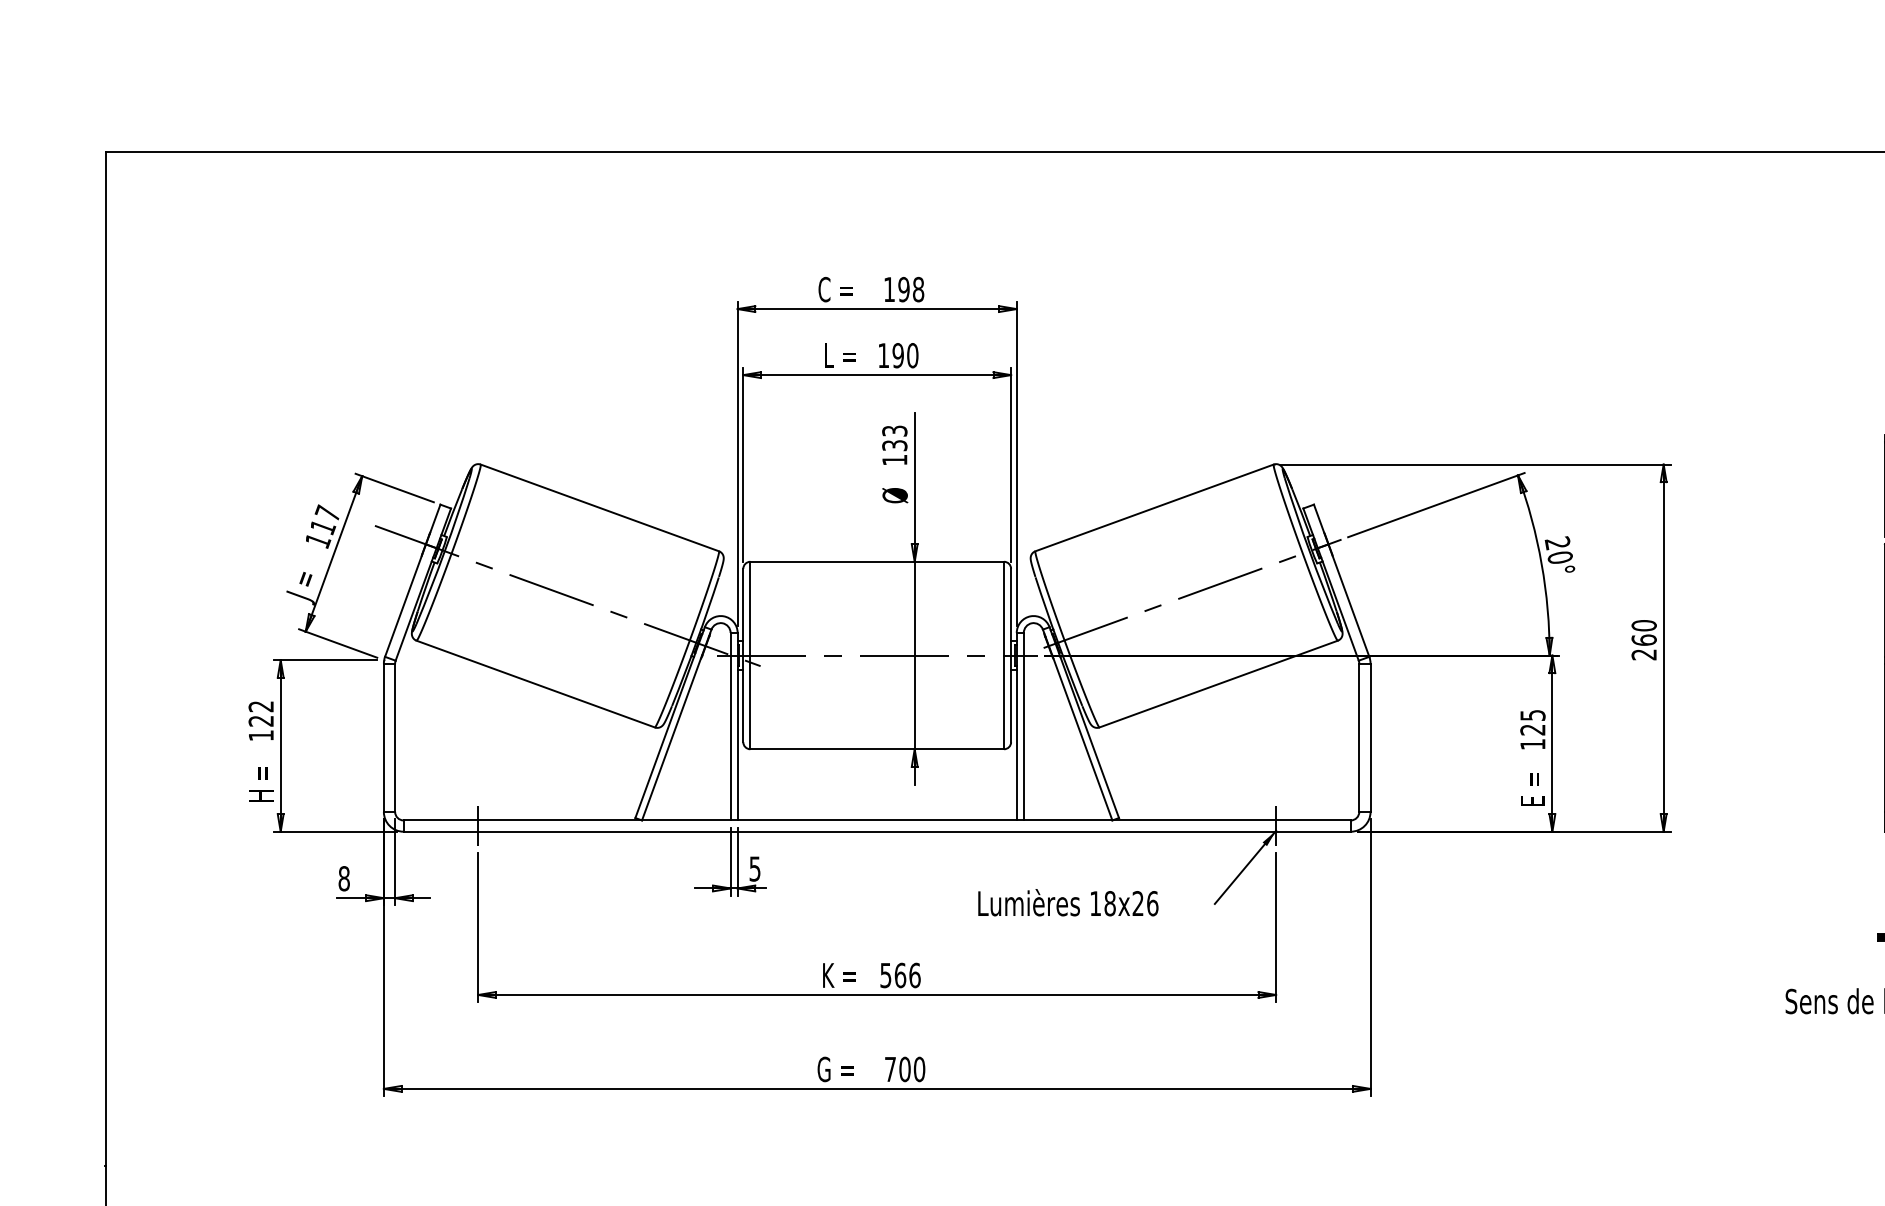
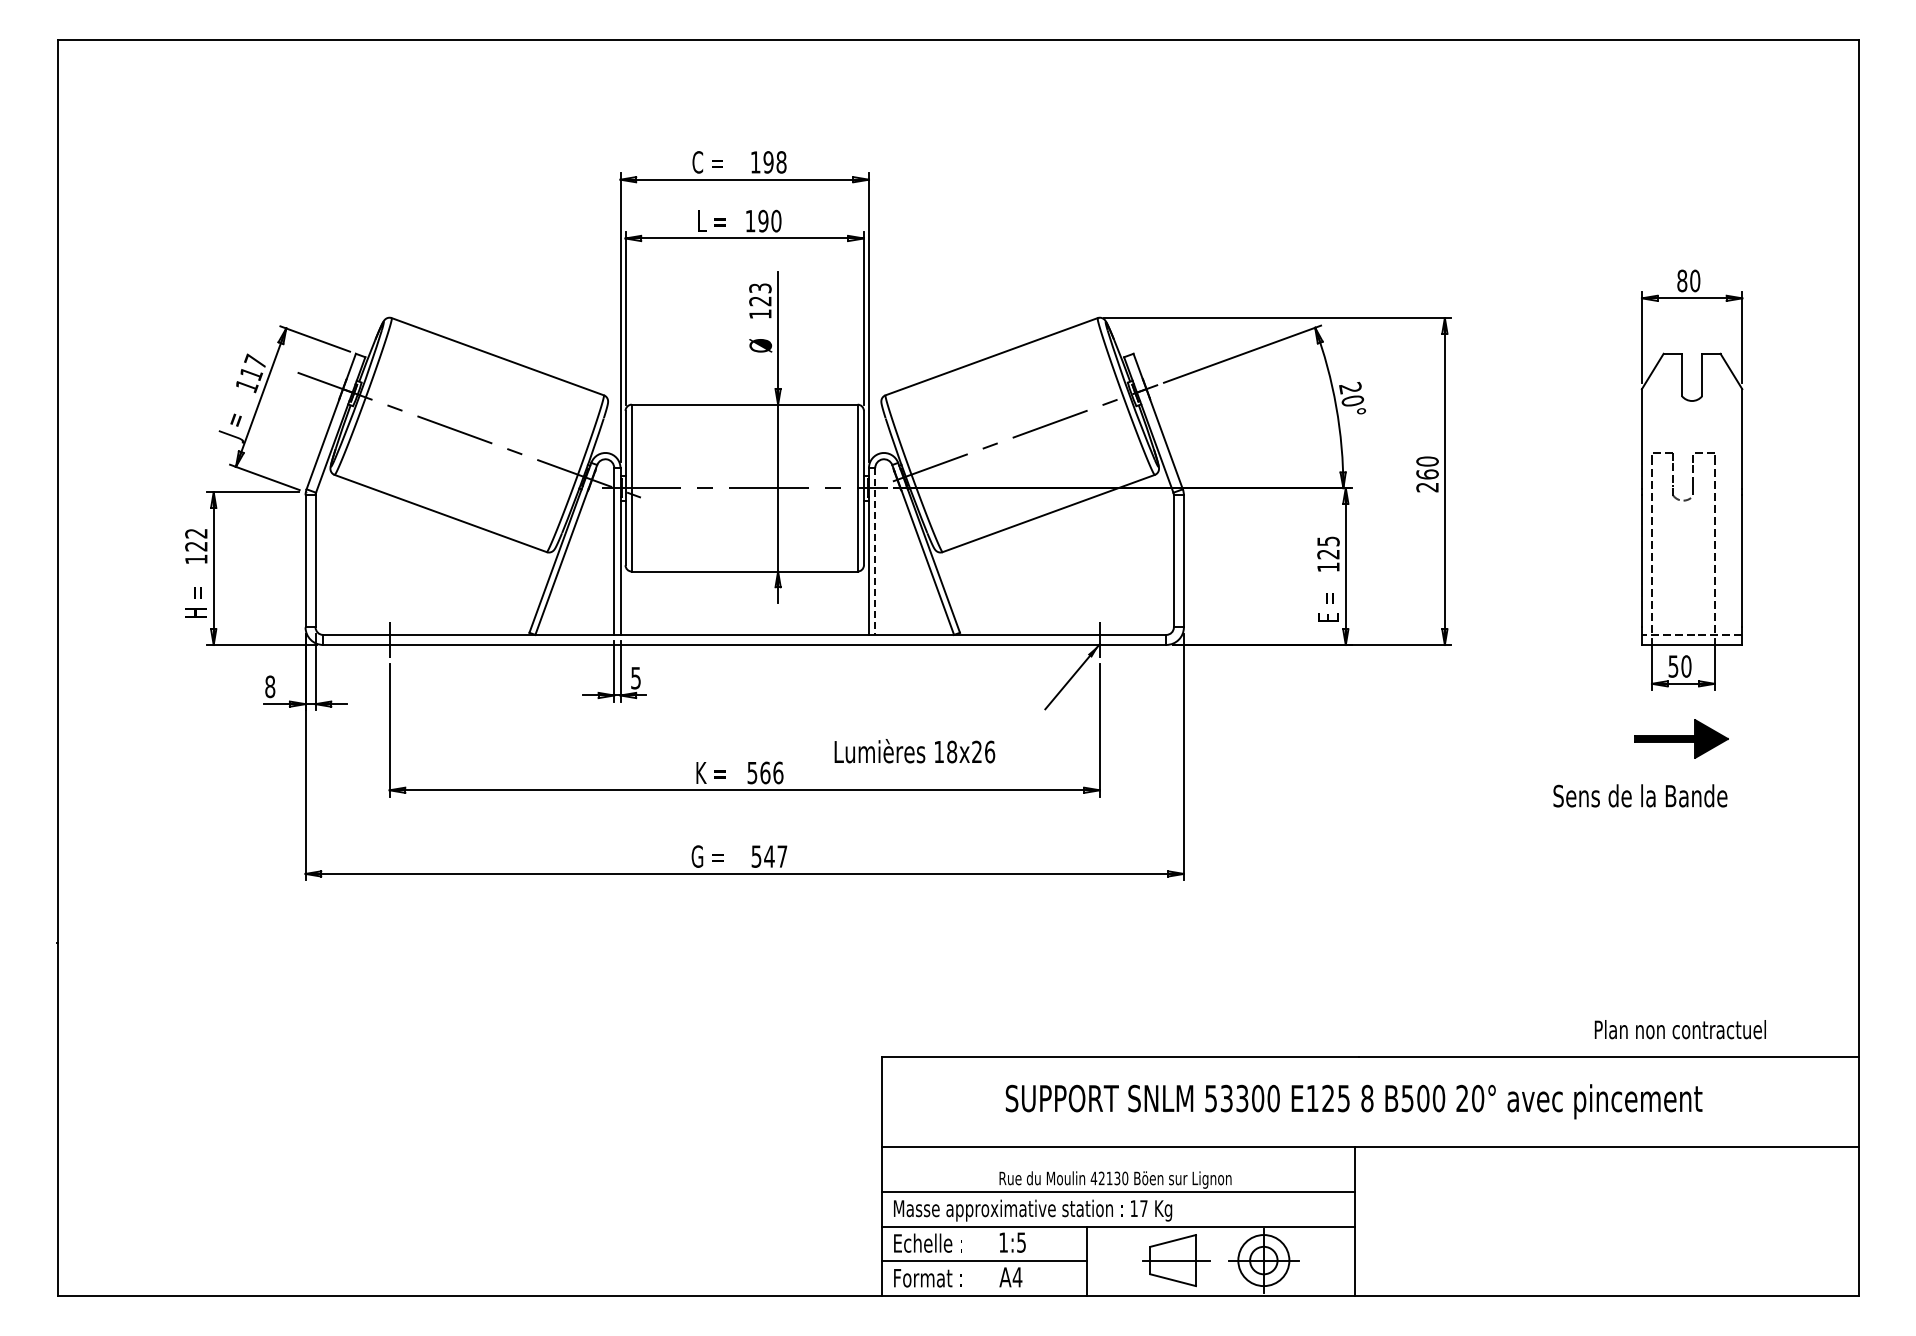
text: (894, 445) -> (760, 301), 133 -> 123
line: (1024, 726) -> (875, 551), solid -> dashed
text: (1067, 903) -> (914, 751), moved
text: (905, 1069) -> (769, 856), 700 -> 547

